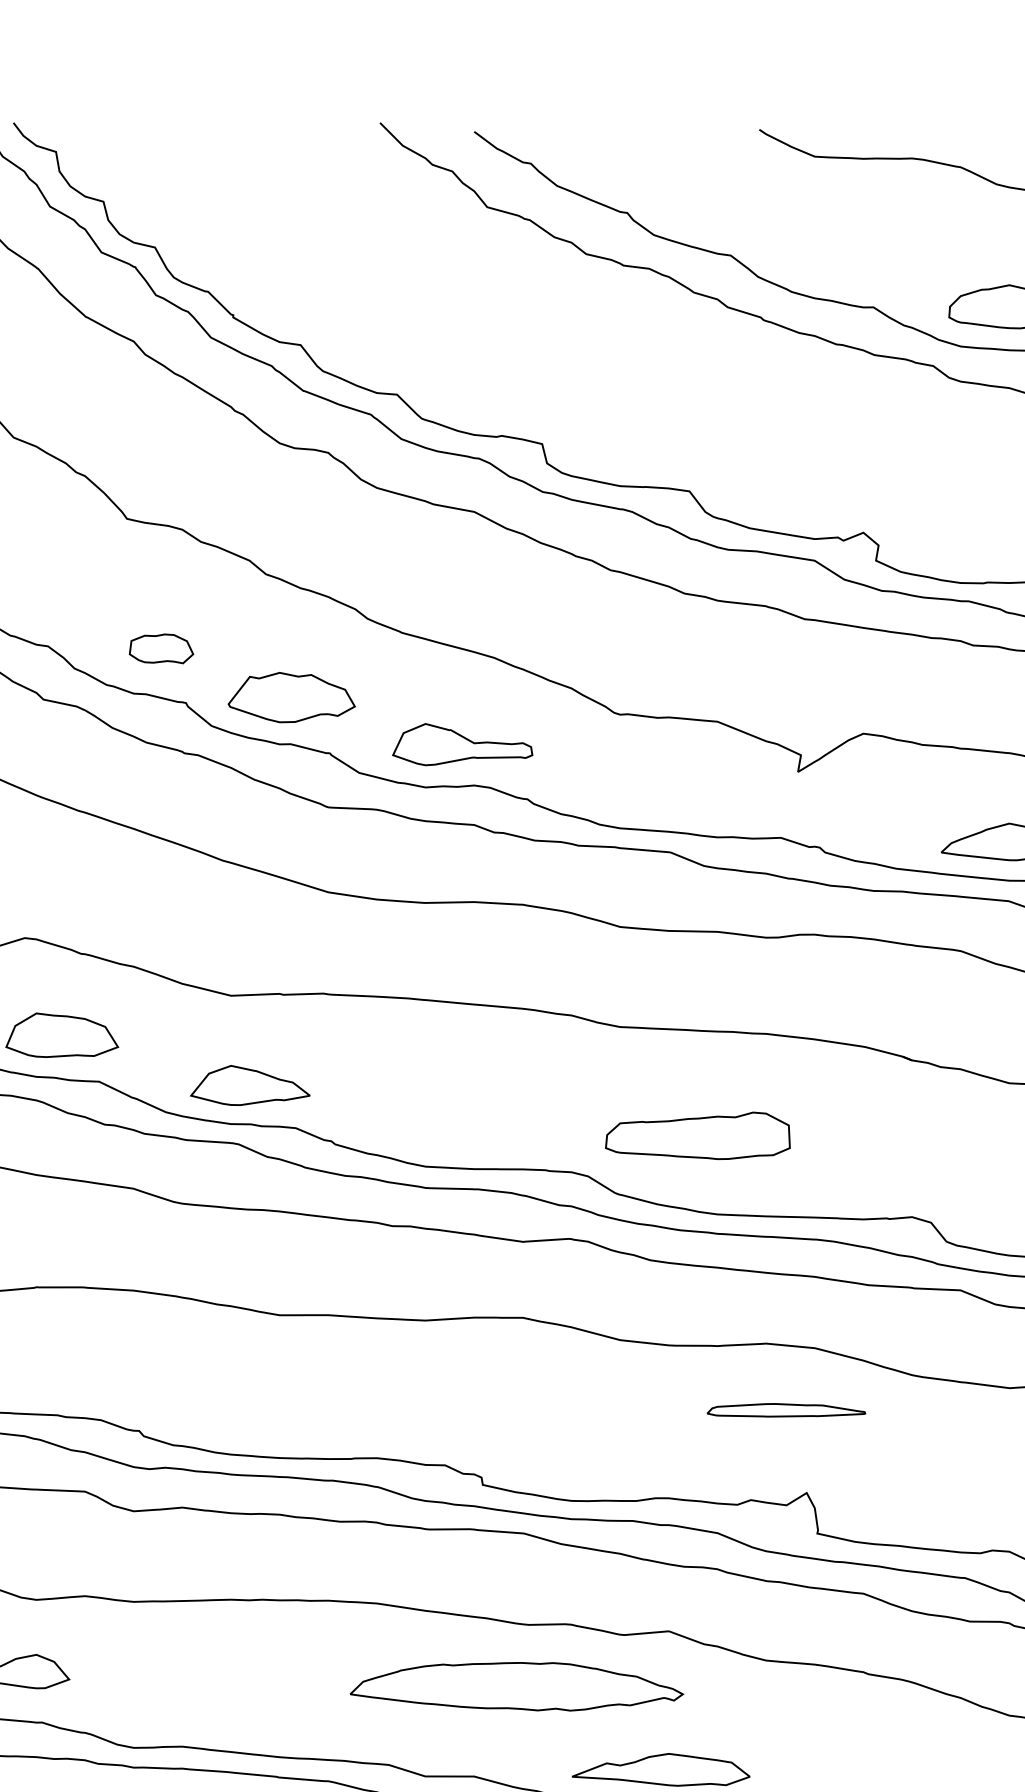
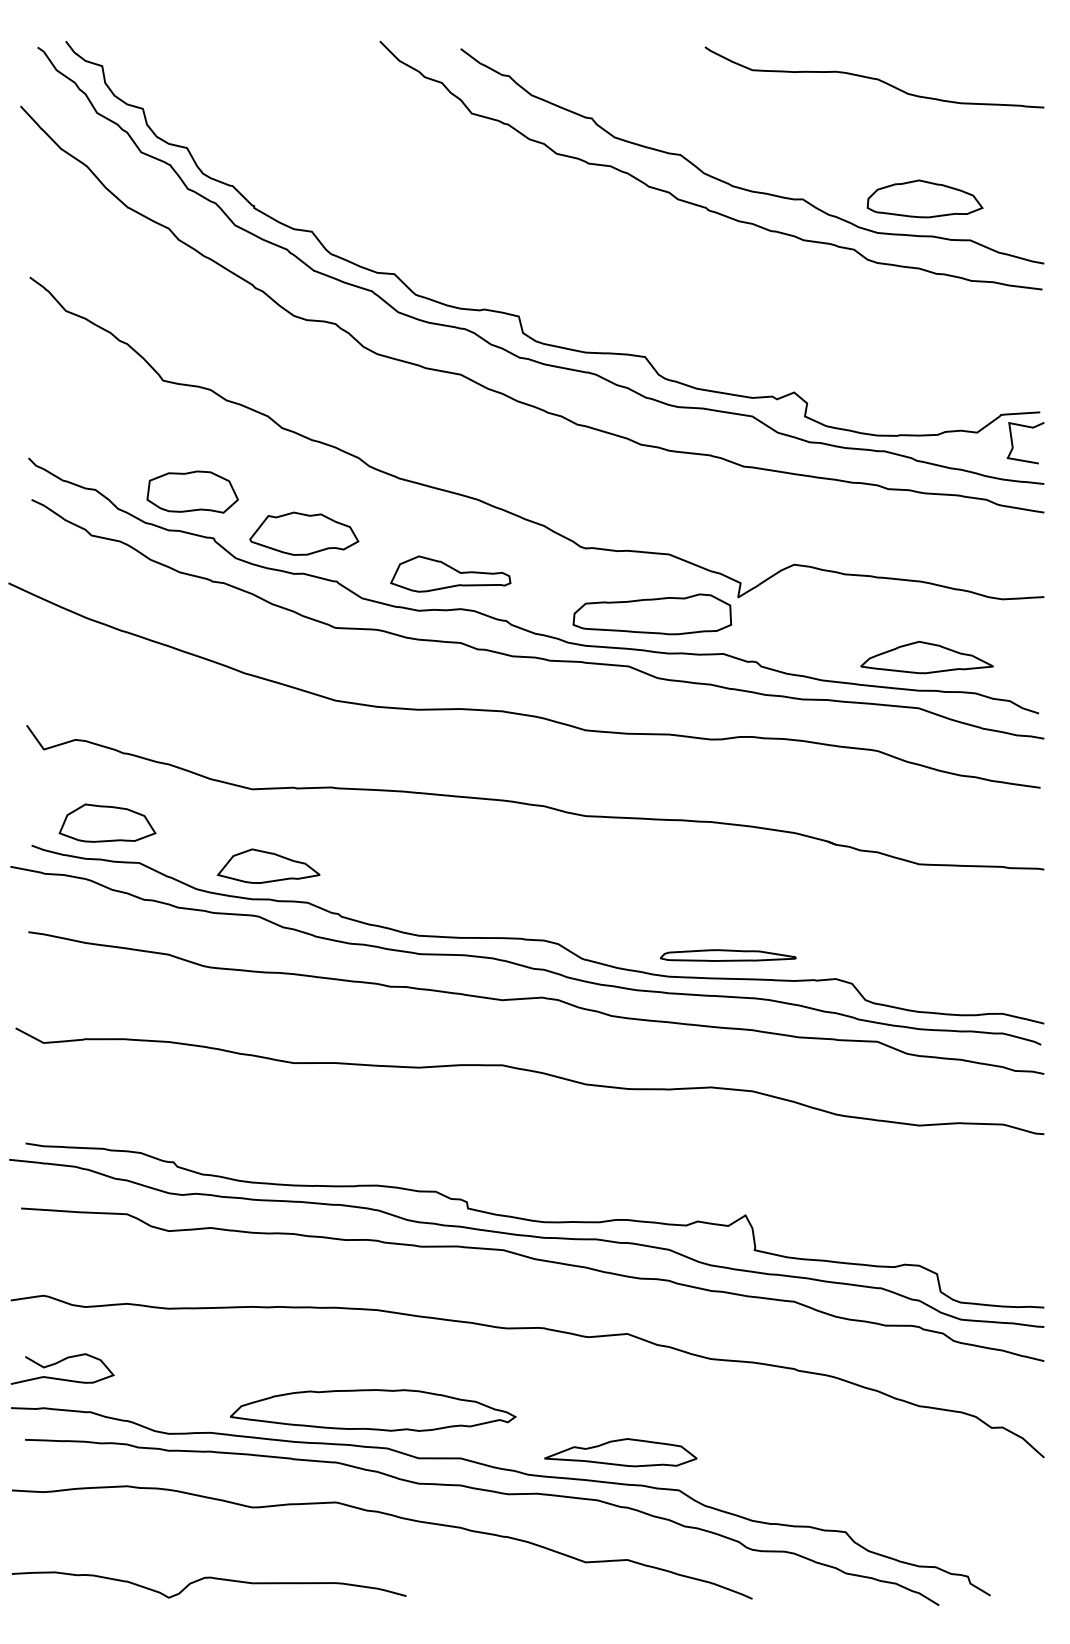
part: (161, 648) -> (192, 491), size x1.67
part: (698, 1136) -> (652, 614), moved
part: (786, 1410) -> (728, 955), moved
part: (517, 1686) -> (373, 1410), moved

